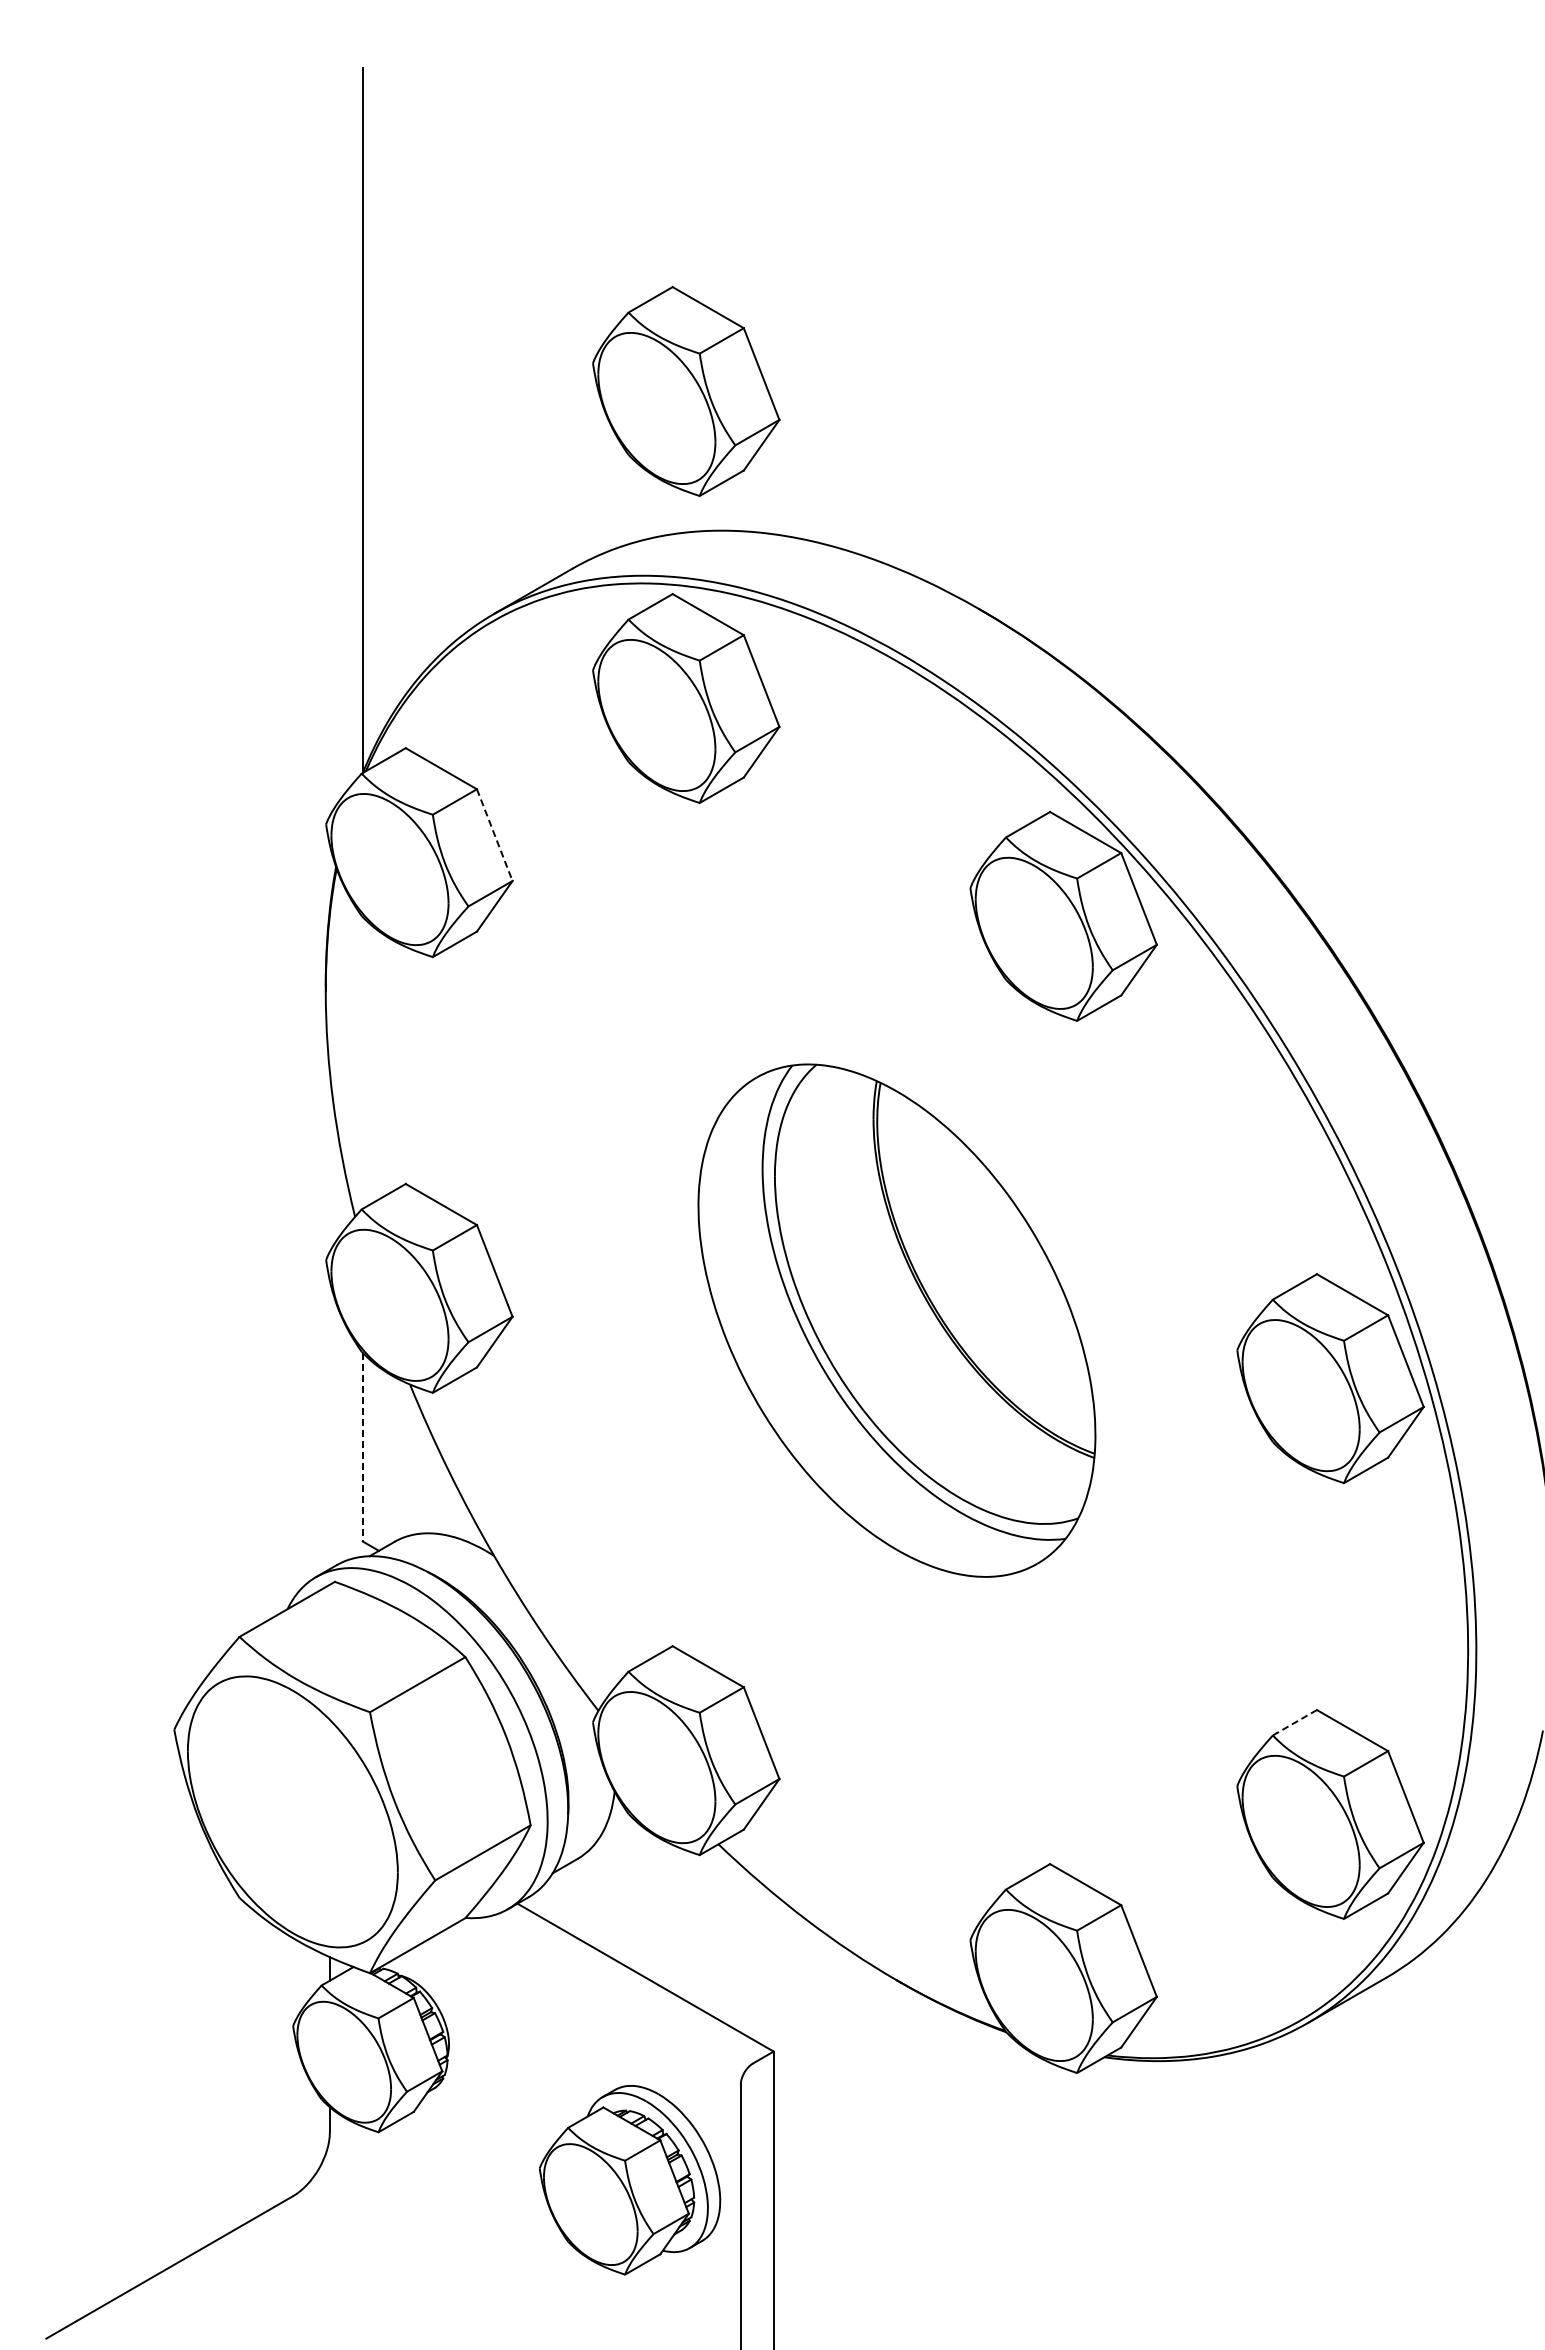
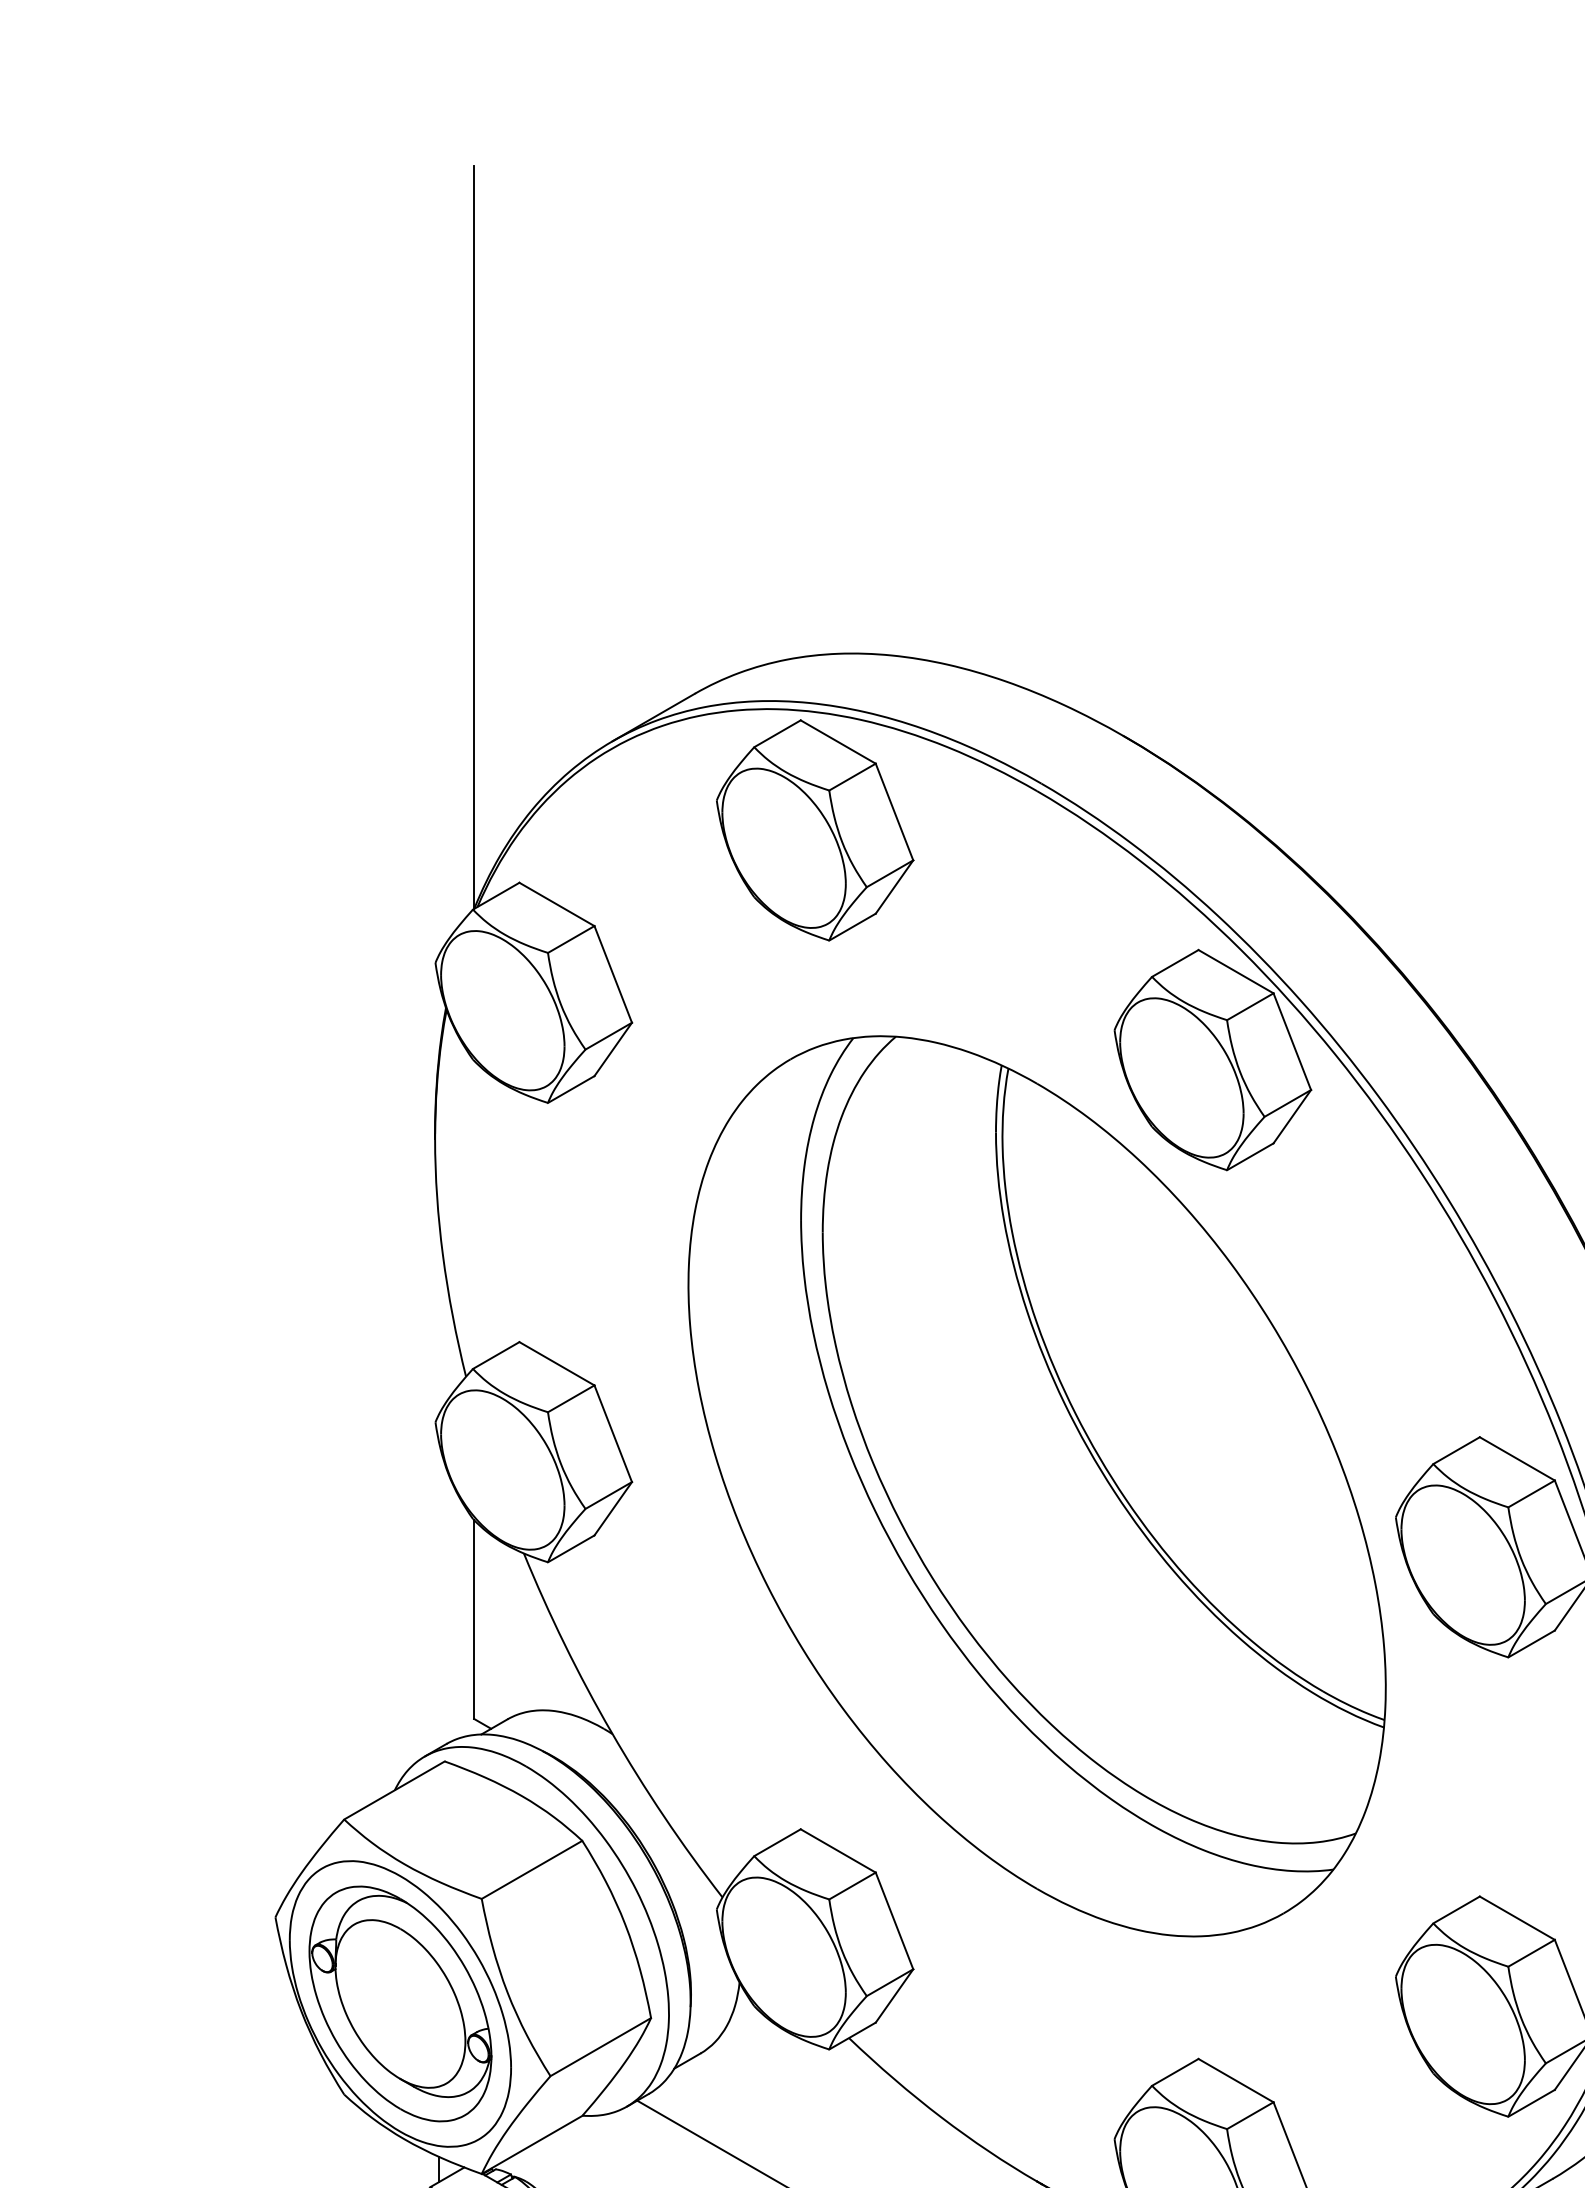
part: (686, 391) -> (815, 506), removed
line: (494, 835) -> (612, 974), dashed -> solid
part: (896, 1320) -> (1036, 1486), size x1.67
line: (362, 1447) -> (473, 1619), dashed -> solid
line: (1295, 1722) -> (1457, 1909), dashed -> solid
part: (292, 1811) -> (400, 2003), added

